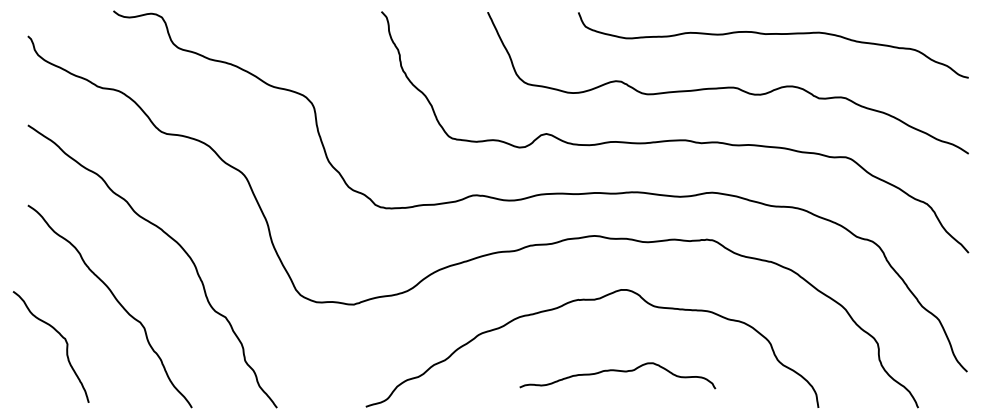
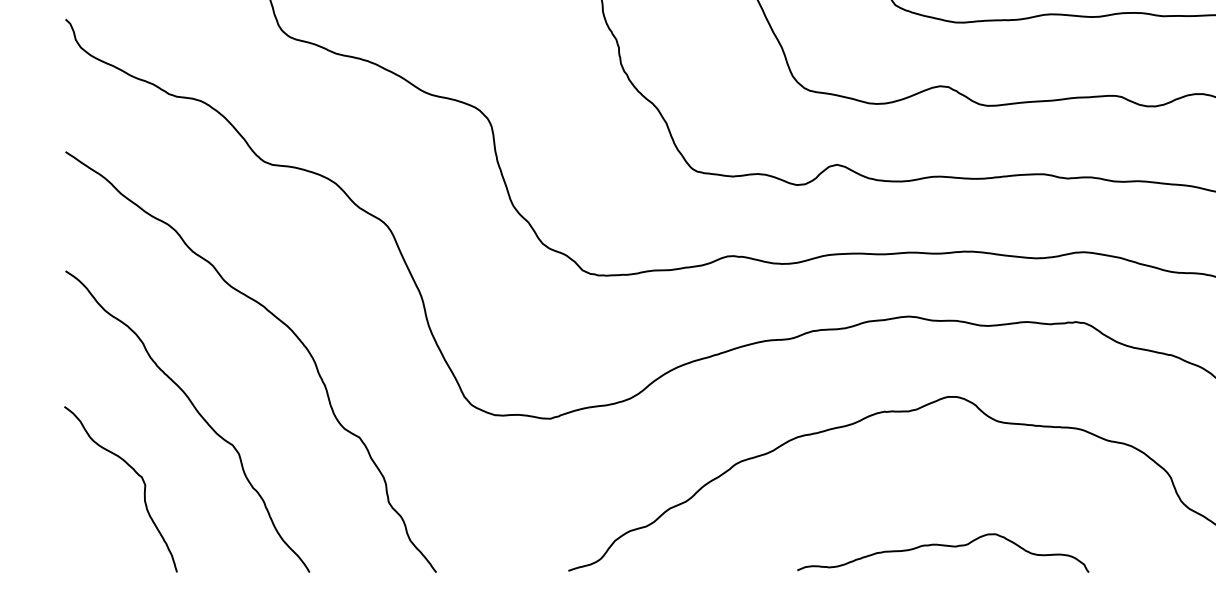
curve: (60, 336) -> (134, 473), moved
curve: (617, 371) -> (942, 546), moved

